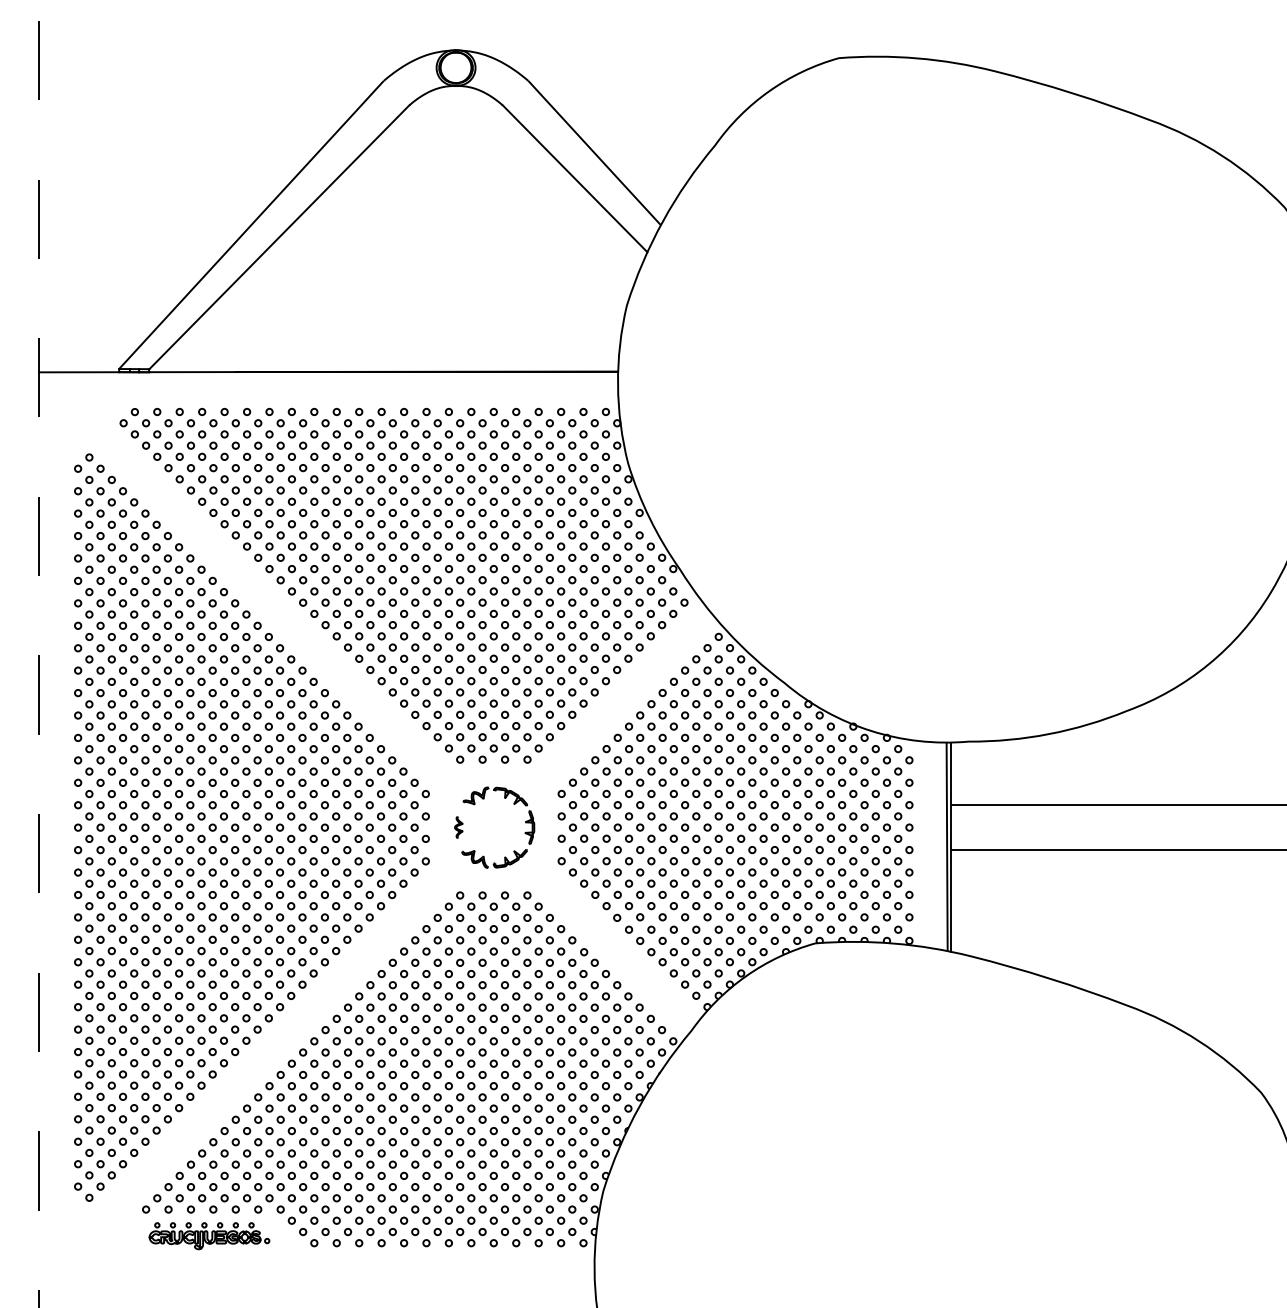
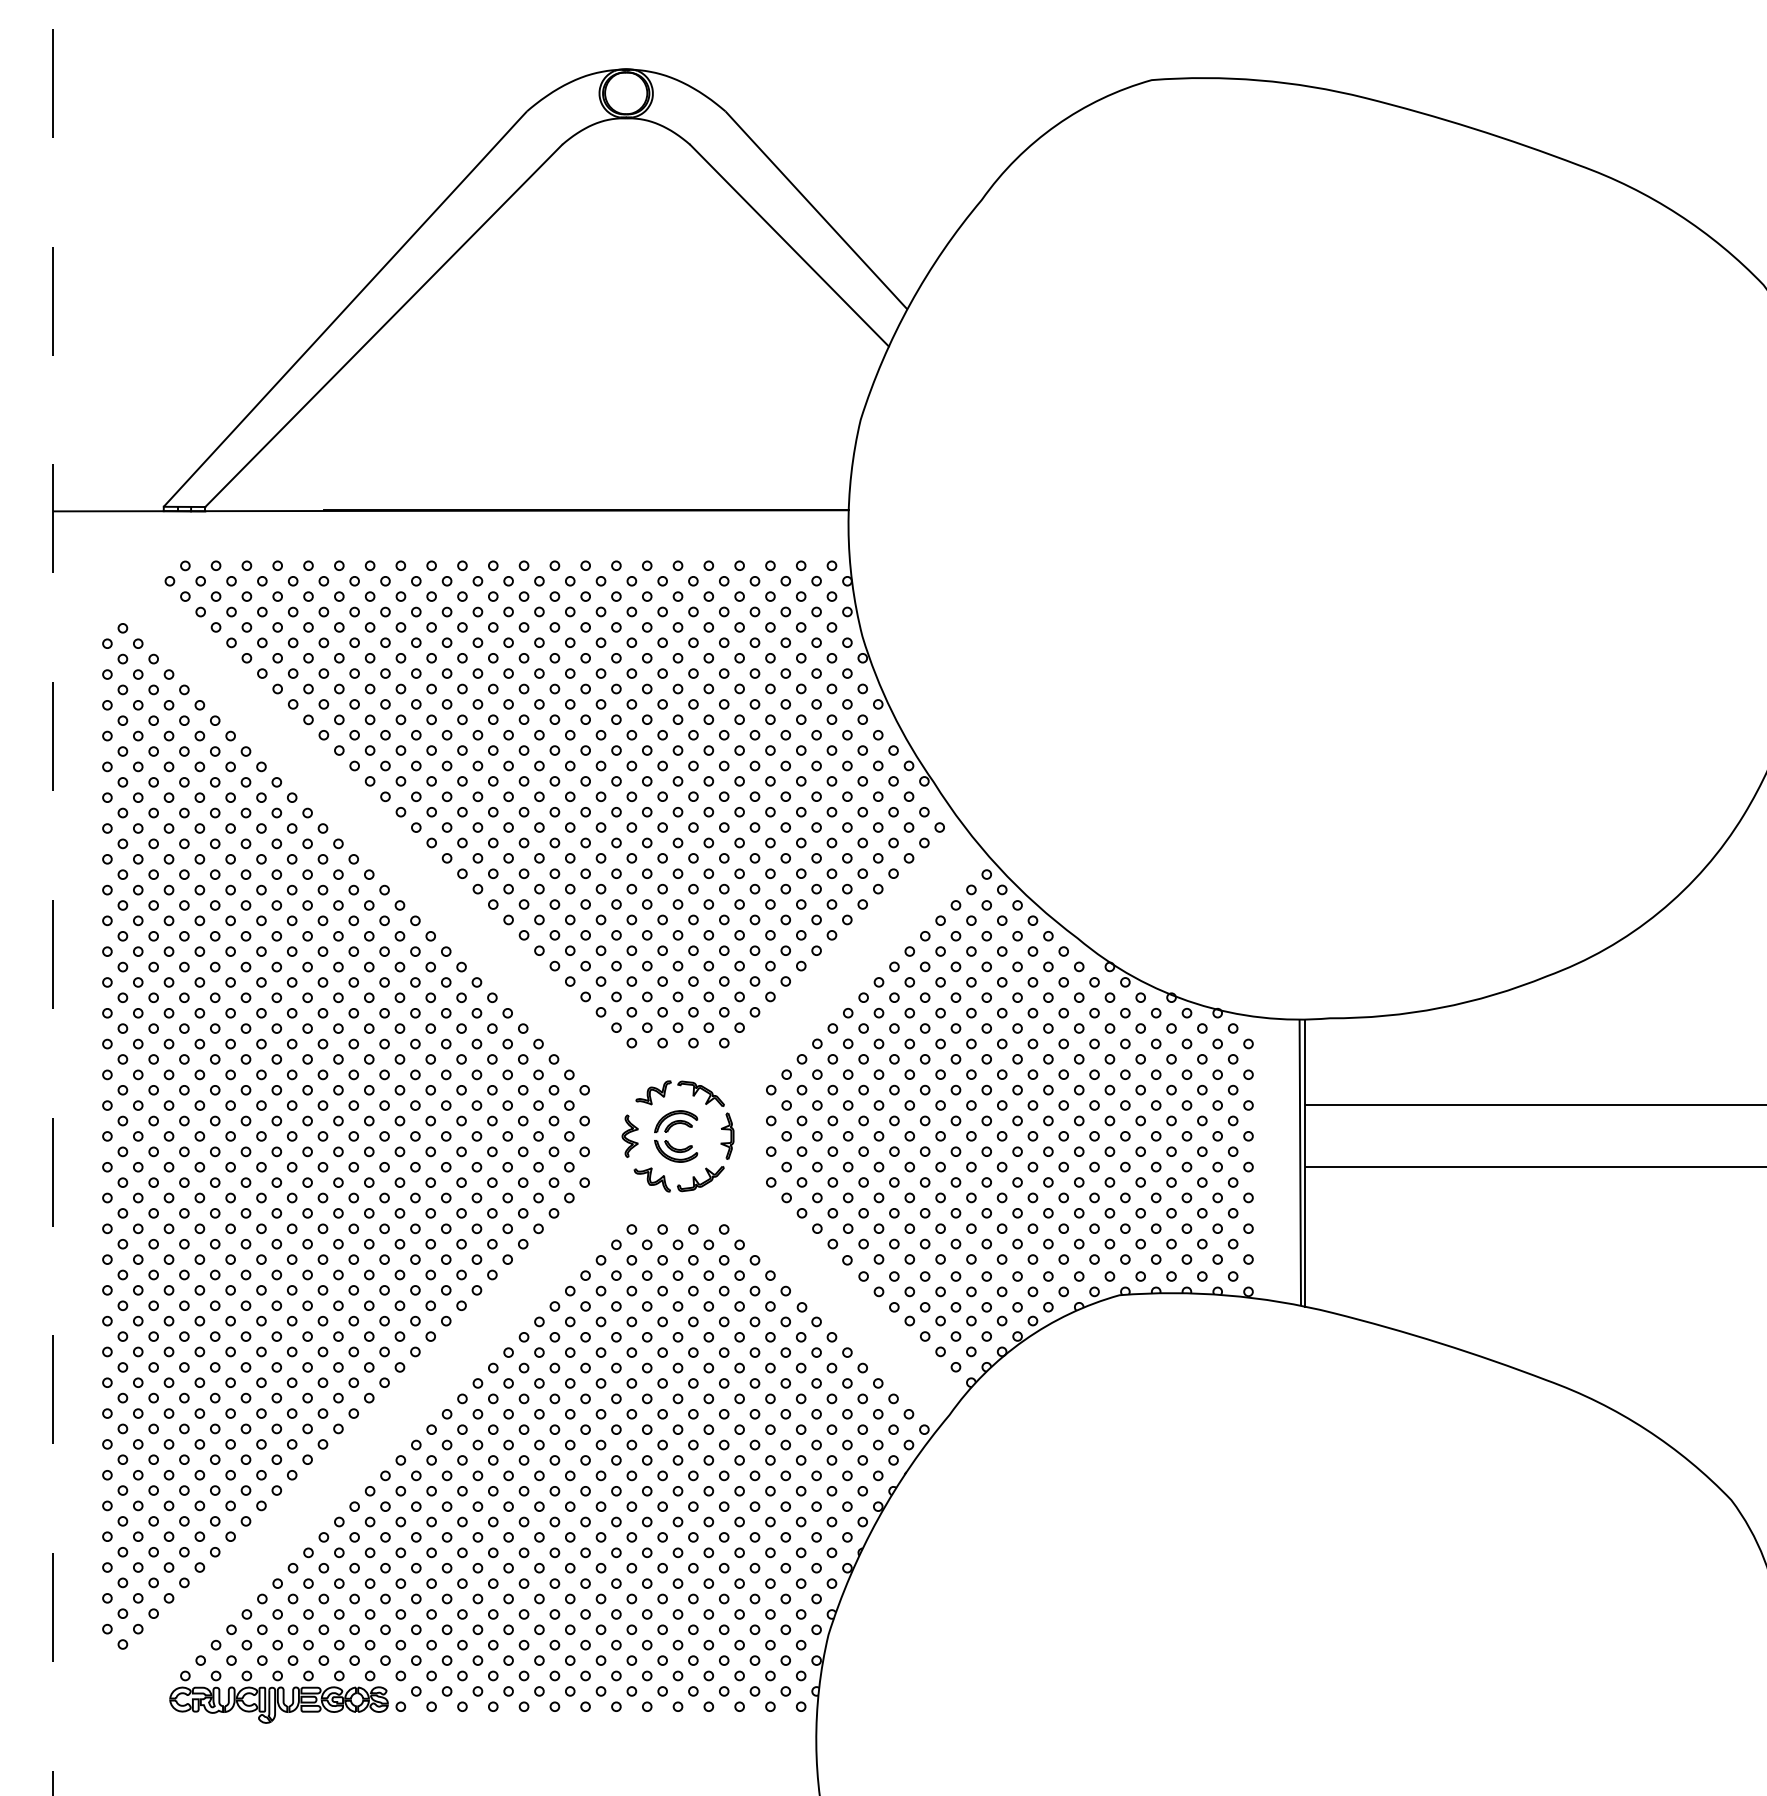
part: (486, 824) -> (668, 1132), added
part: (458, 827) -> (629, 1135), size x1.43
part: (209, 1235) -> (287, 1696), size x1.43

